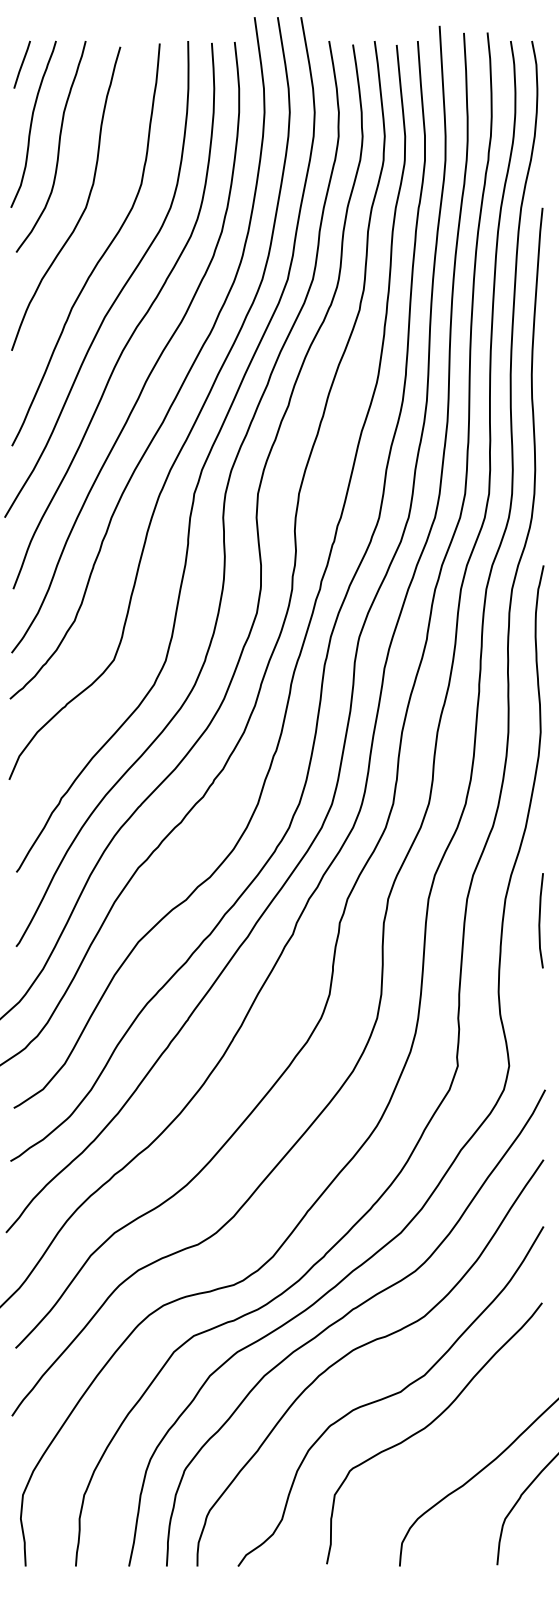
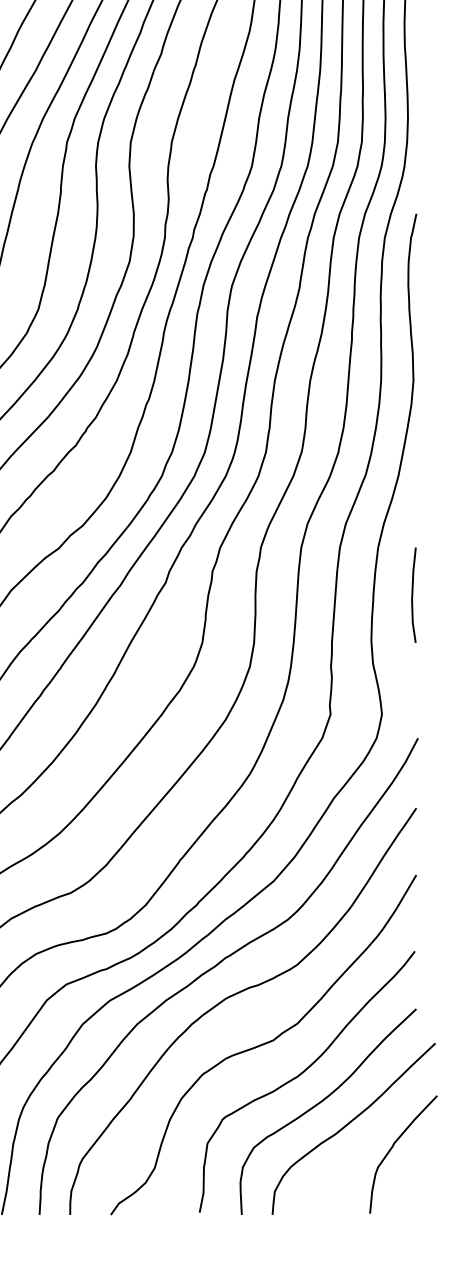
curve: (540, 920) -> (413, 594), moved
curve: (447, 1455) -> (320, 1103), added

